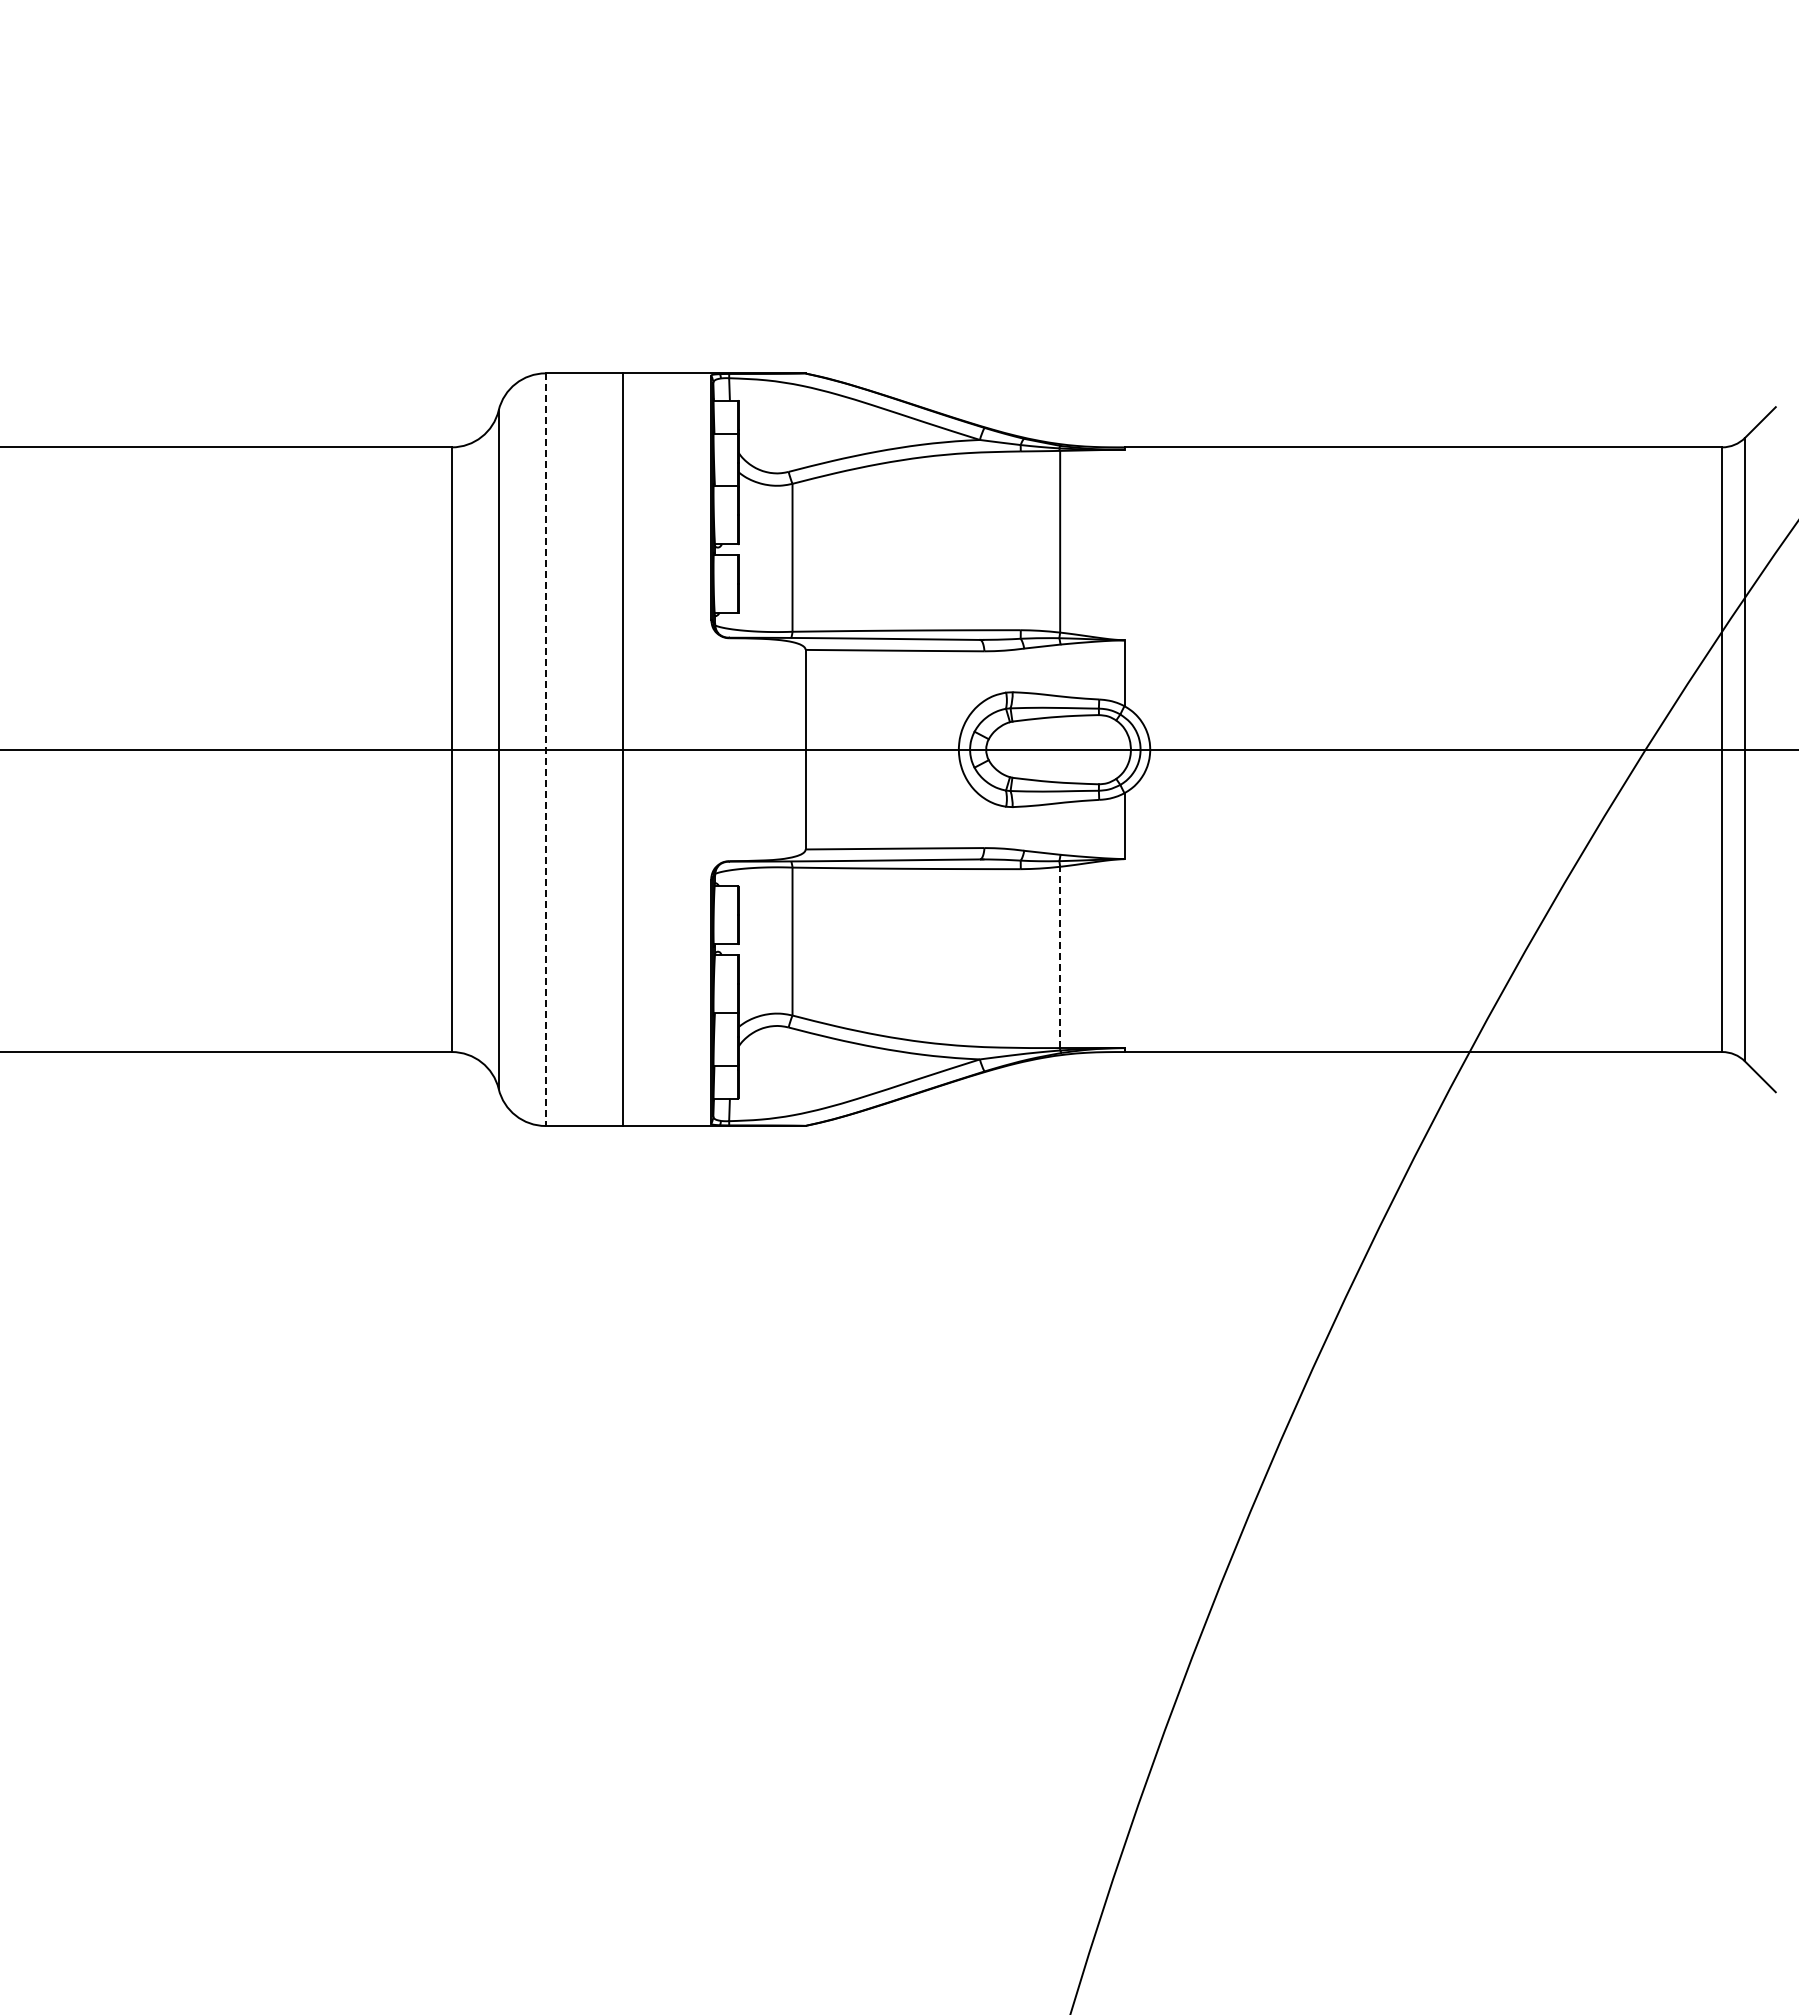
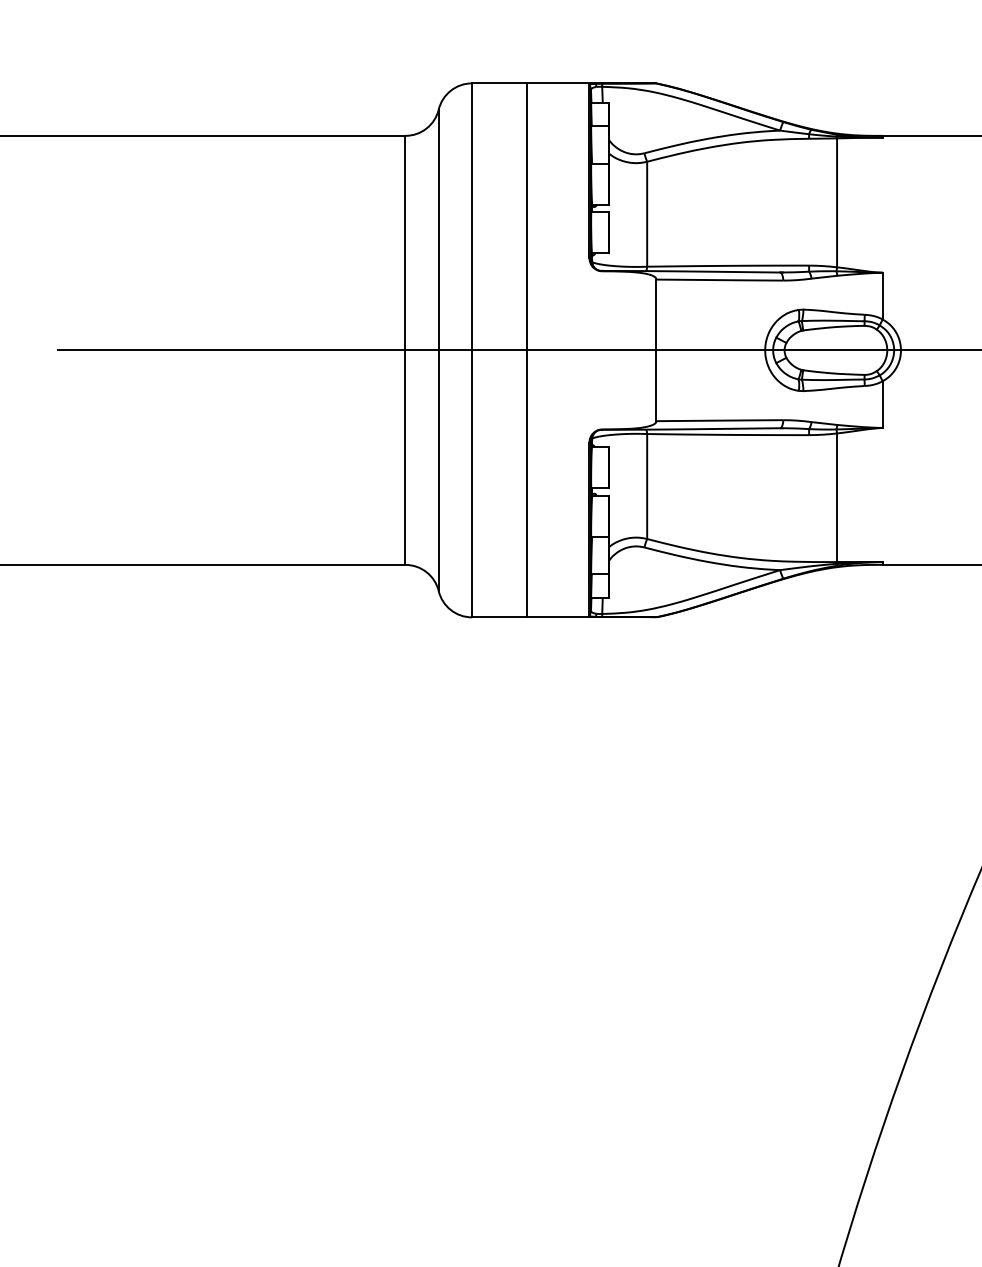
line: (545, 750) -> (471, 350), dashed -> solid
line: (1060, 957) -> (837, 497), dashed -> solid

